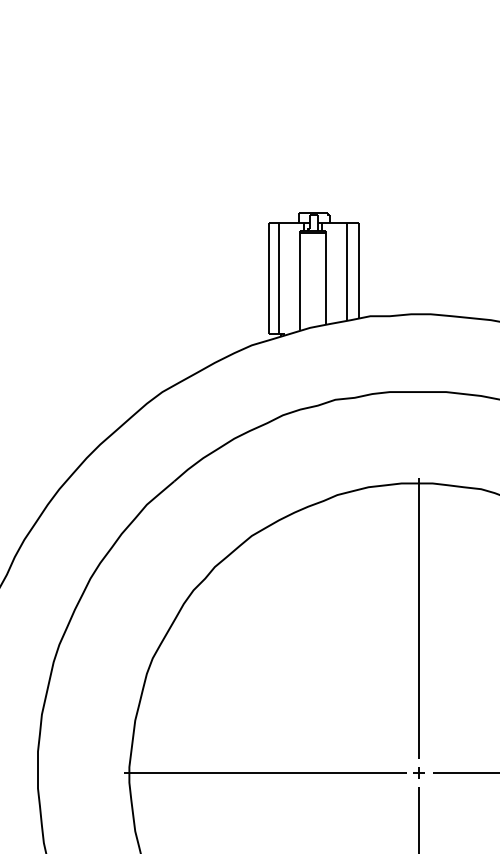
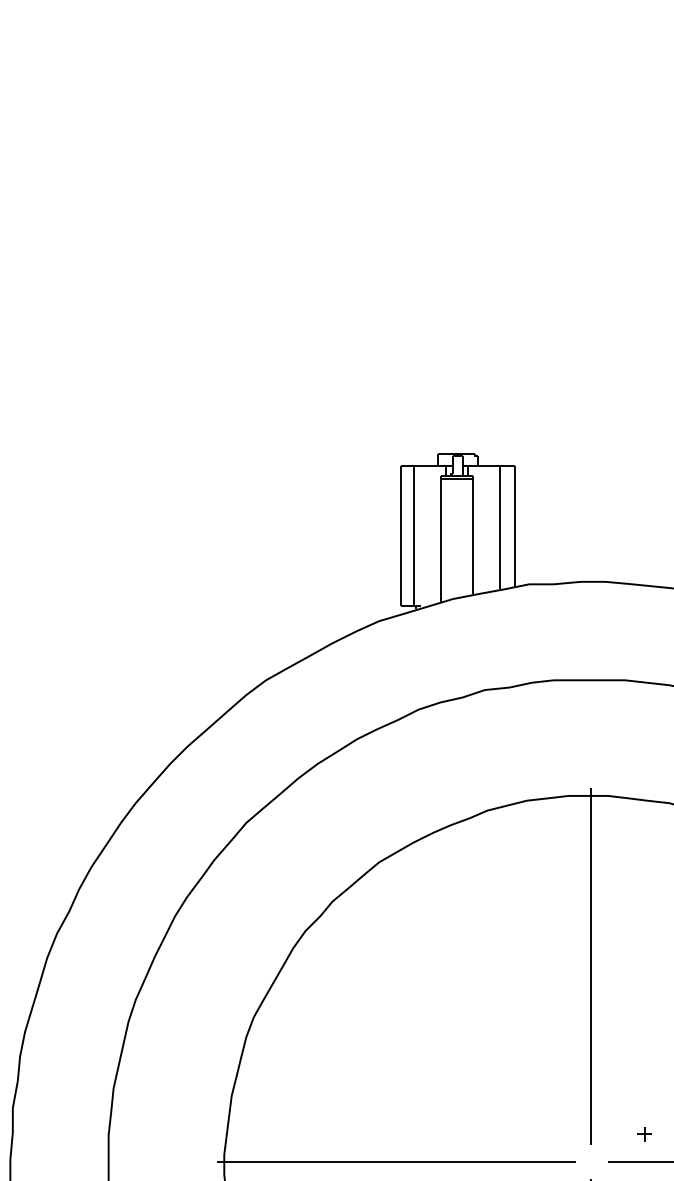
part: (418, 773) -> (644, 1134), moved

